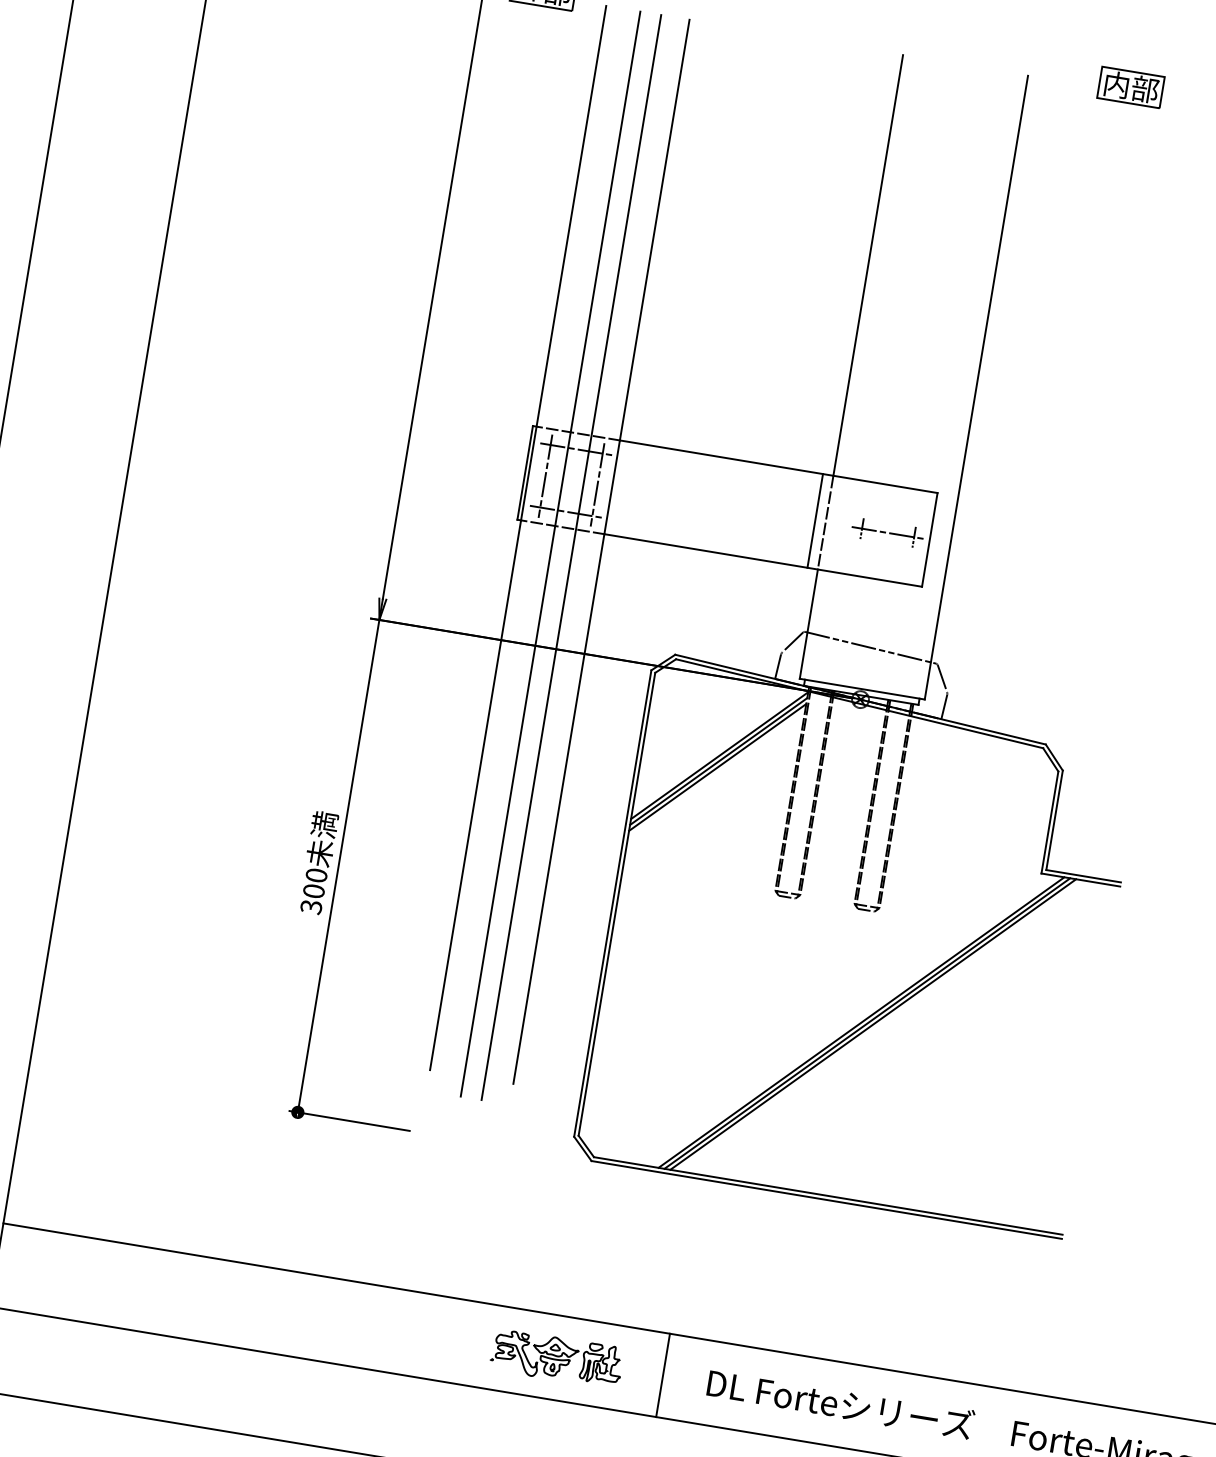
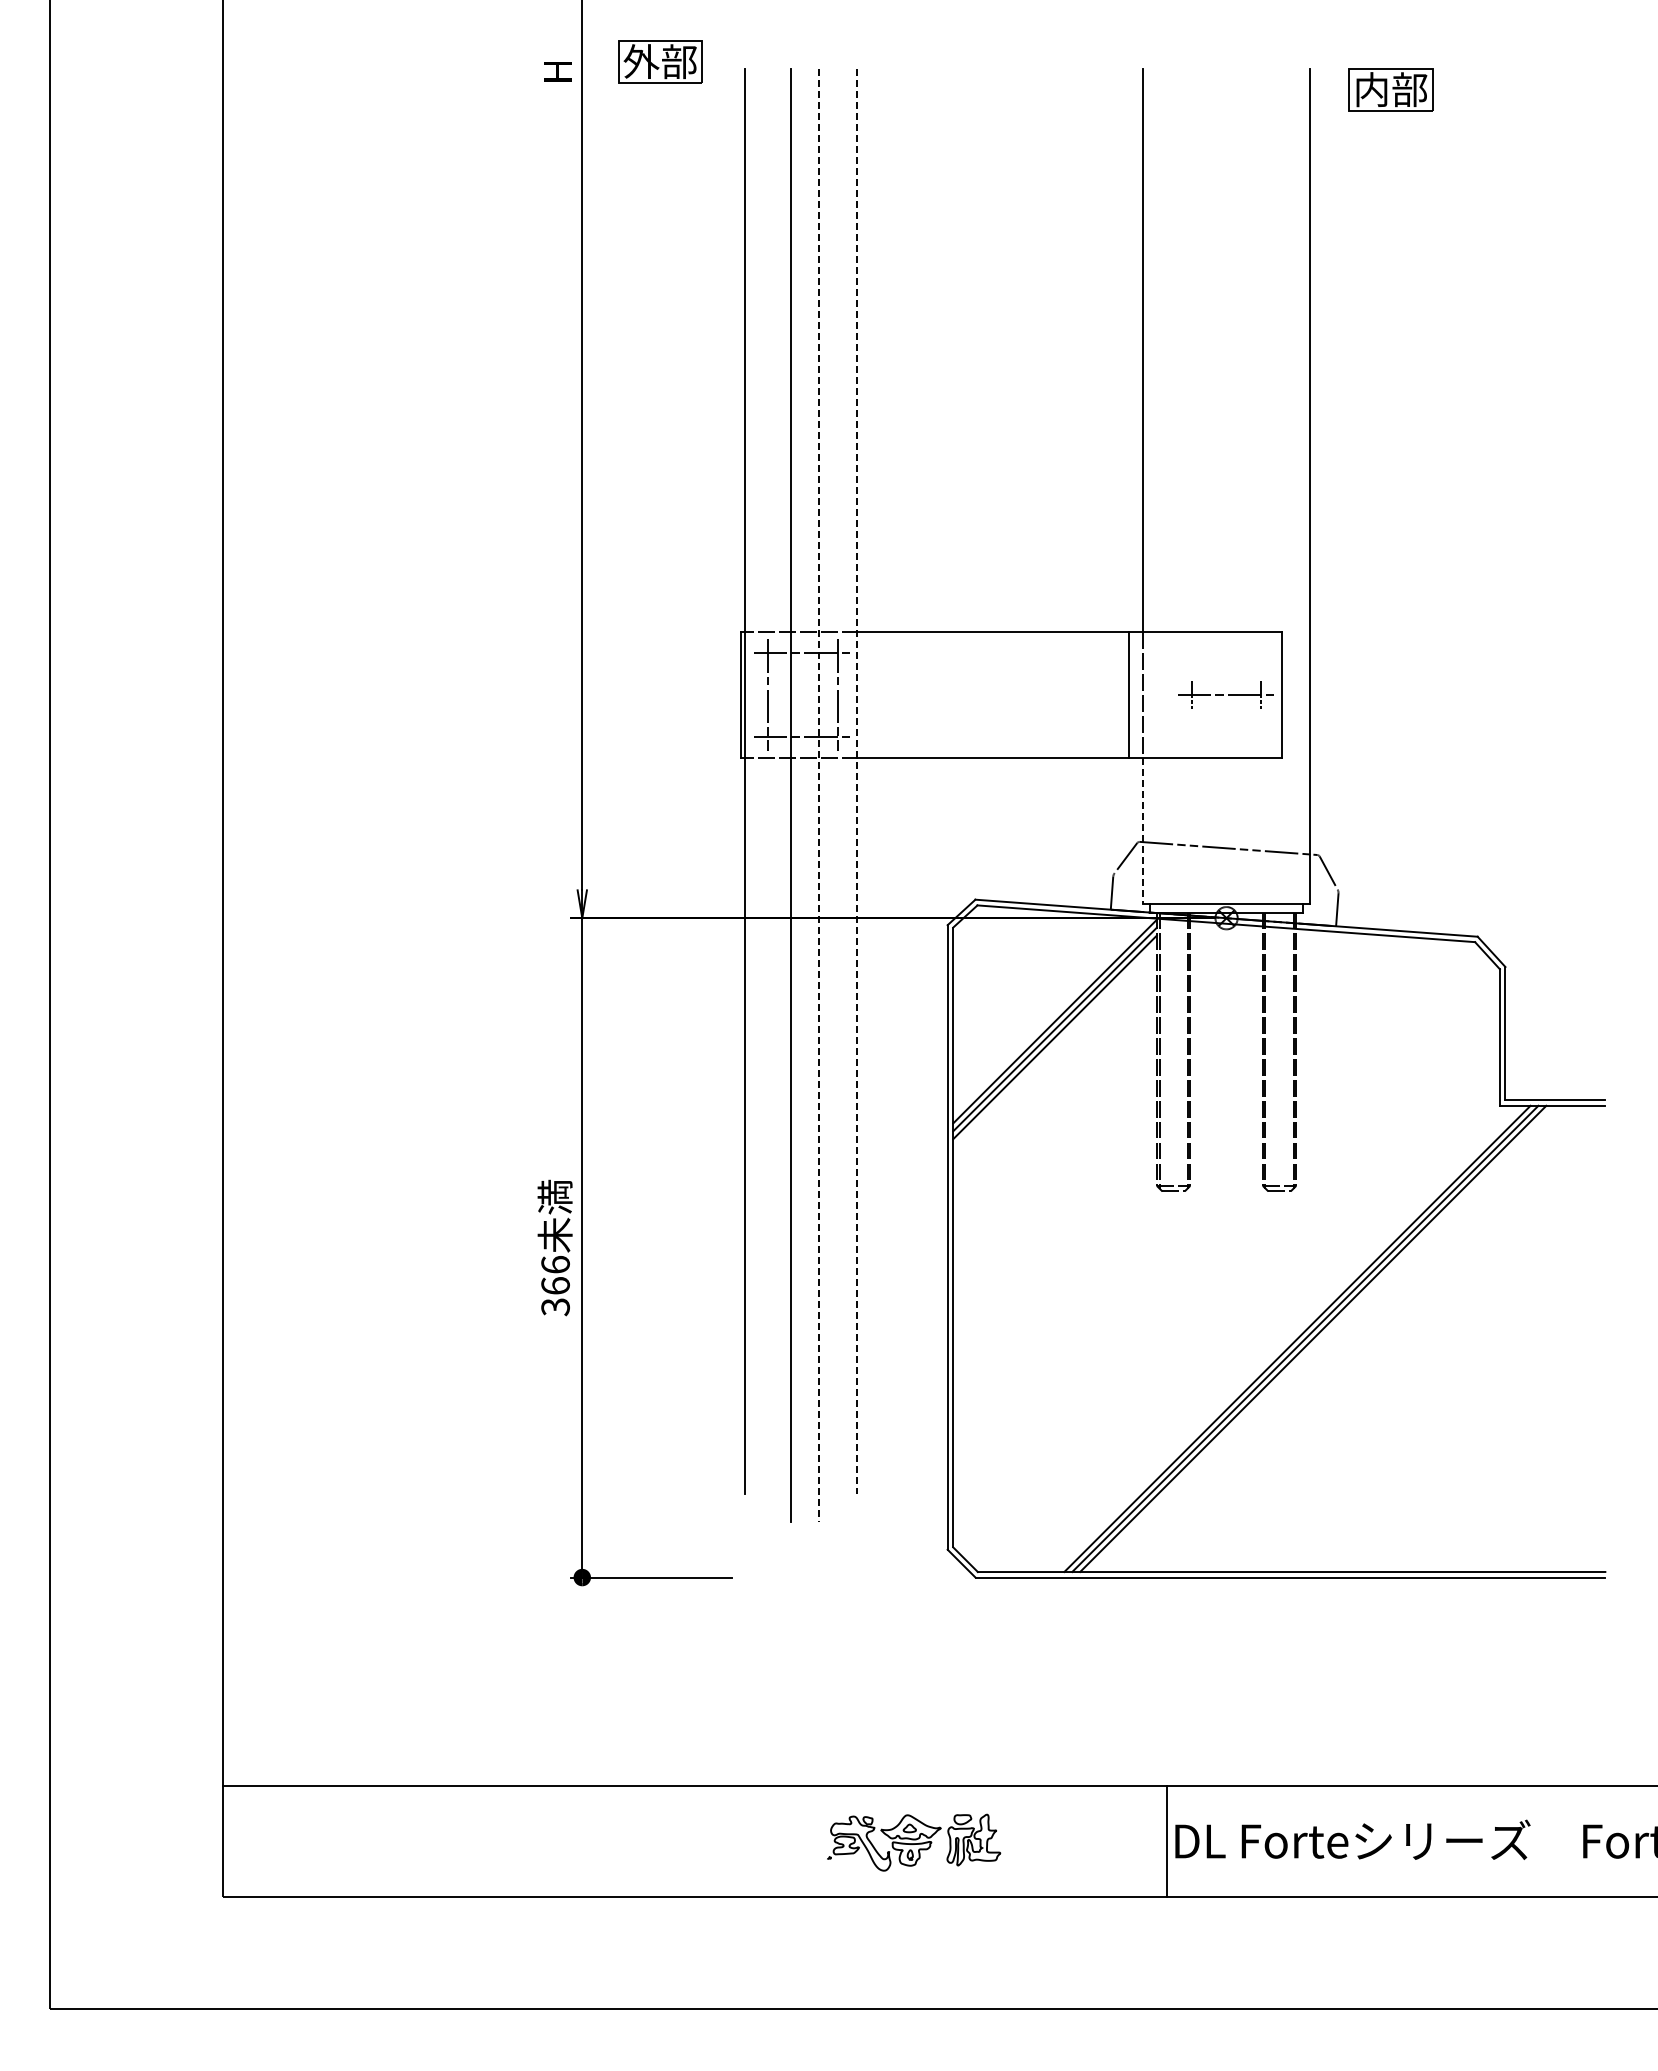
part: (1130, 87) -> (1390, 89), moved
line: (601, 551) -> (857, 781), solid -> dashed
line: (571, 557) -> (819, 795), solid -> dashed
line: (808, 624) -> (1142, 831), solid -> dashed
text: (315, 883) -> (555, 1275), 300 -> 366
part: (557, 1358) -> (914, 1842), moved
line: (663, 1375) -> (1167, 1841), moved

